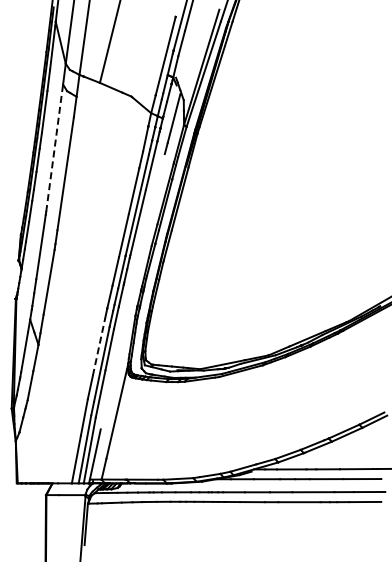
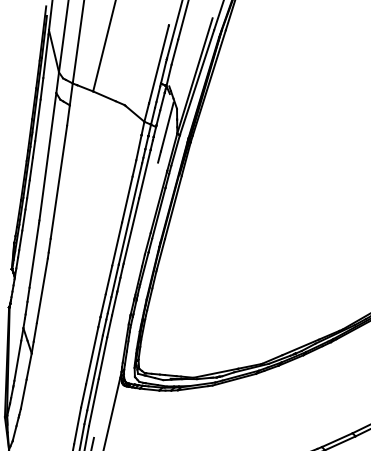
line: (54, 147) -> (47, 156), dashed -> solid
line: (99, 346) -> (92, 355), dashed -> solid

